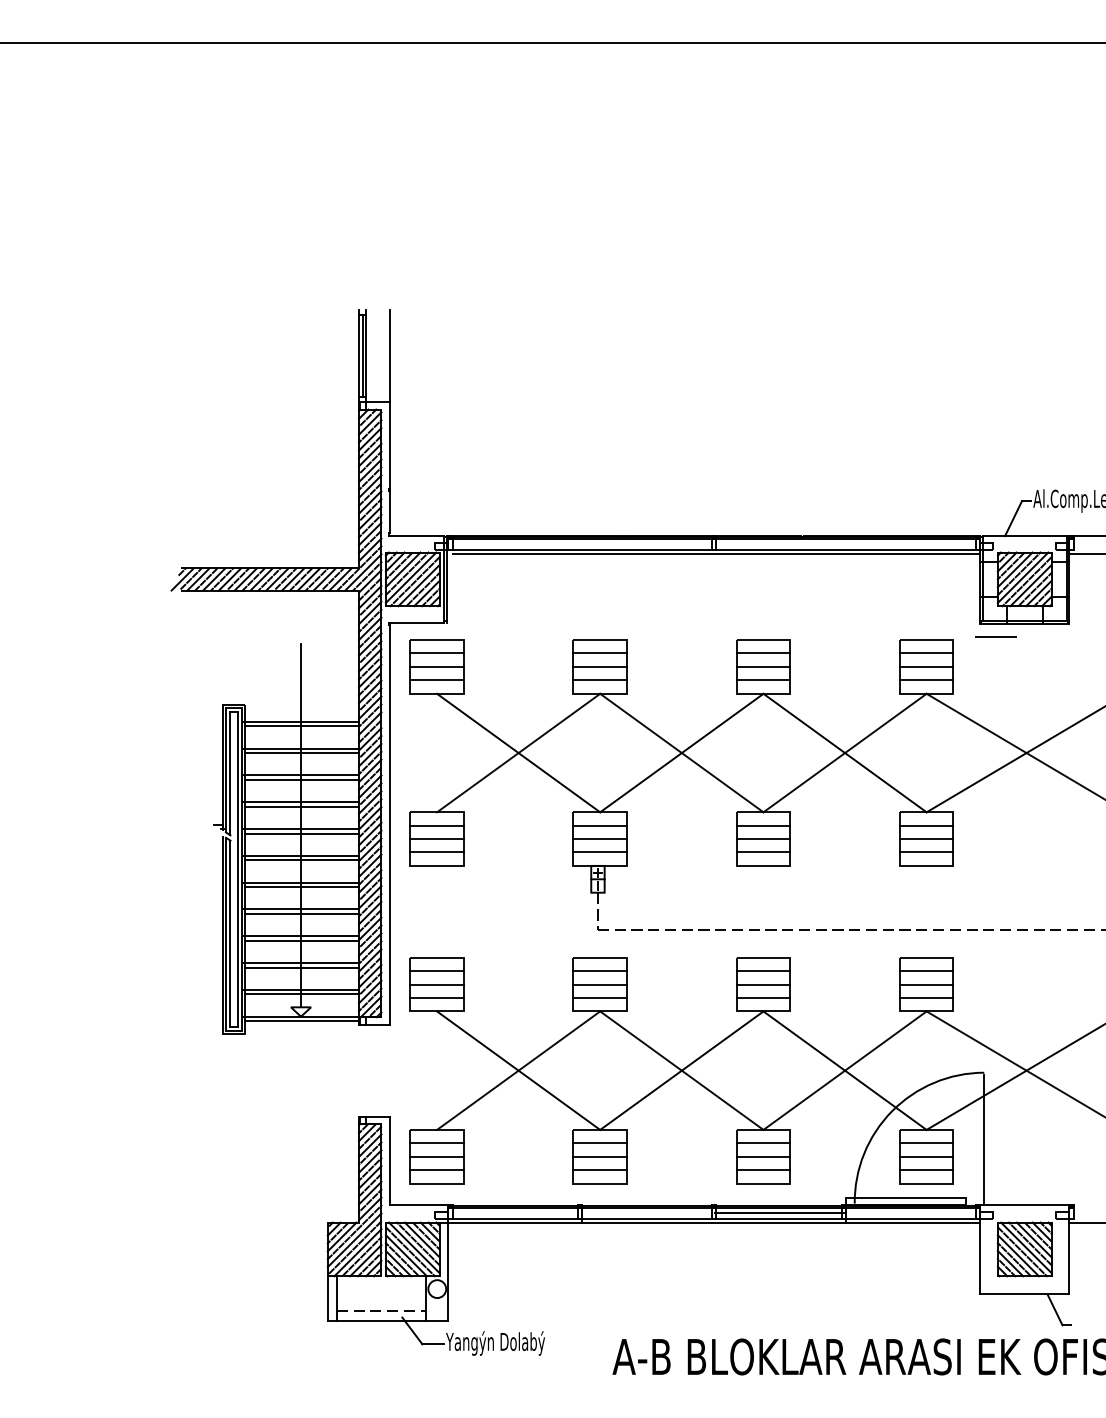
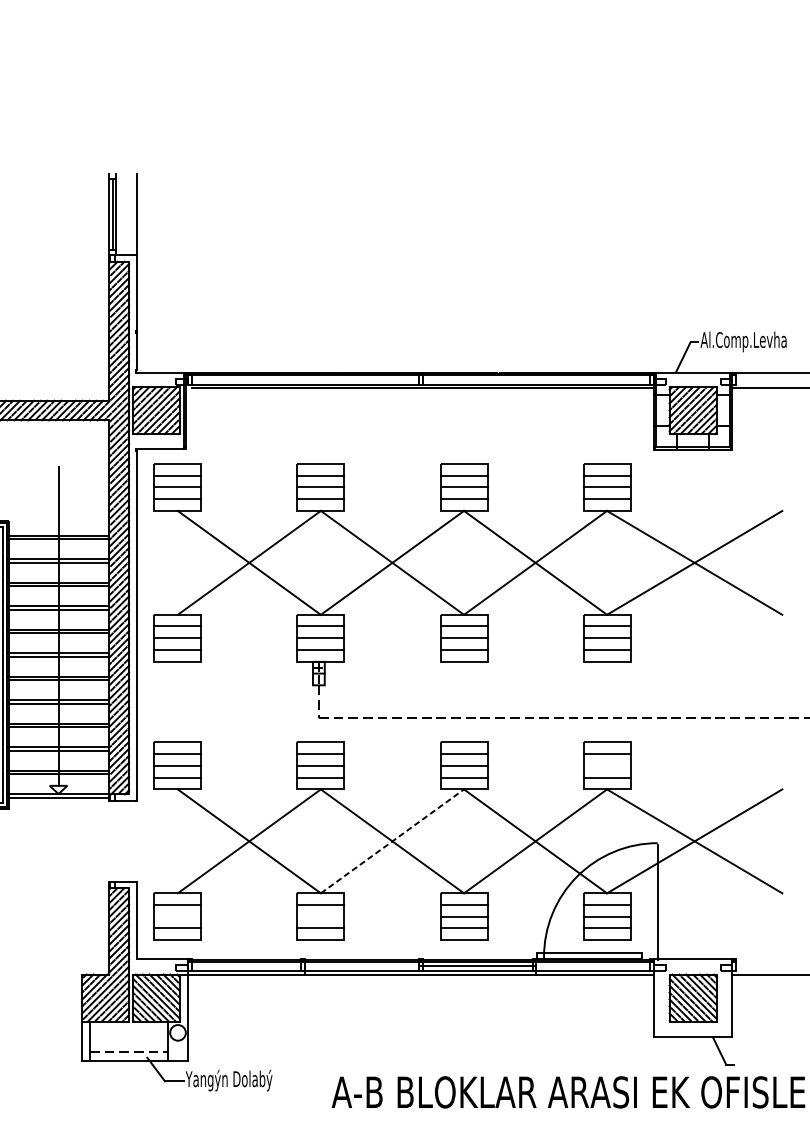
line: (995, 636) -> (667, 460), removed
line: (926, 984) -> (606, 765), removed
line: (681, 1070) -> (392, 841), solid -> dashed
line: (436, 1156) -> (177, 916), removed
line: (600, 1156) -> (321, 916), removed

